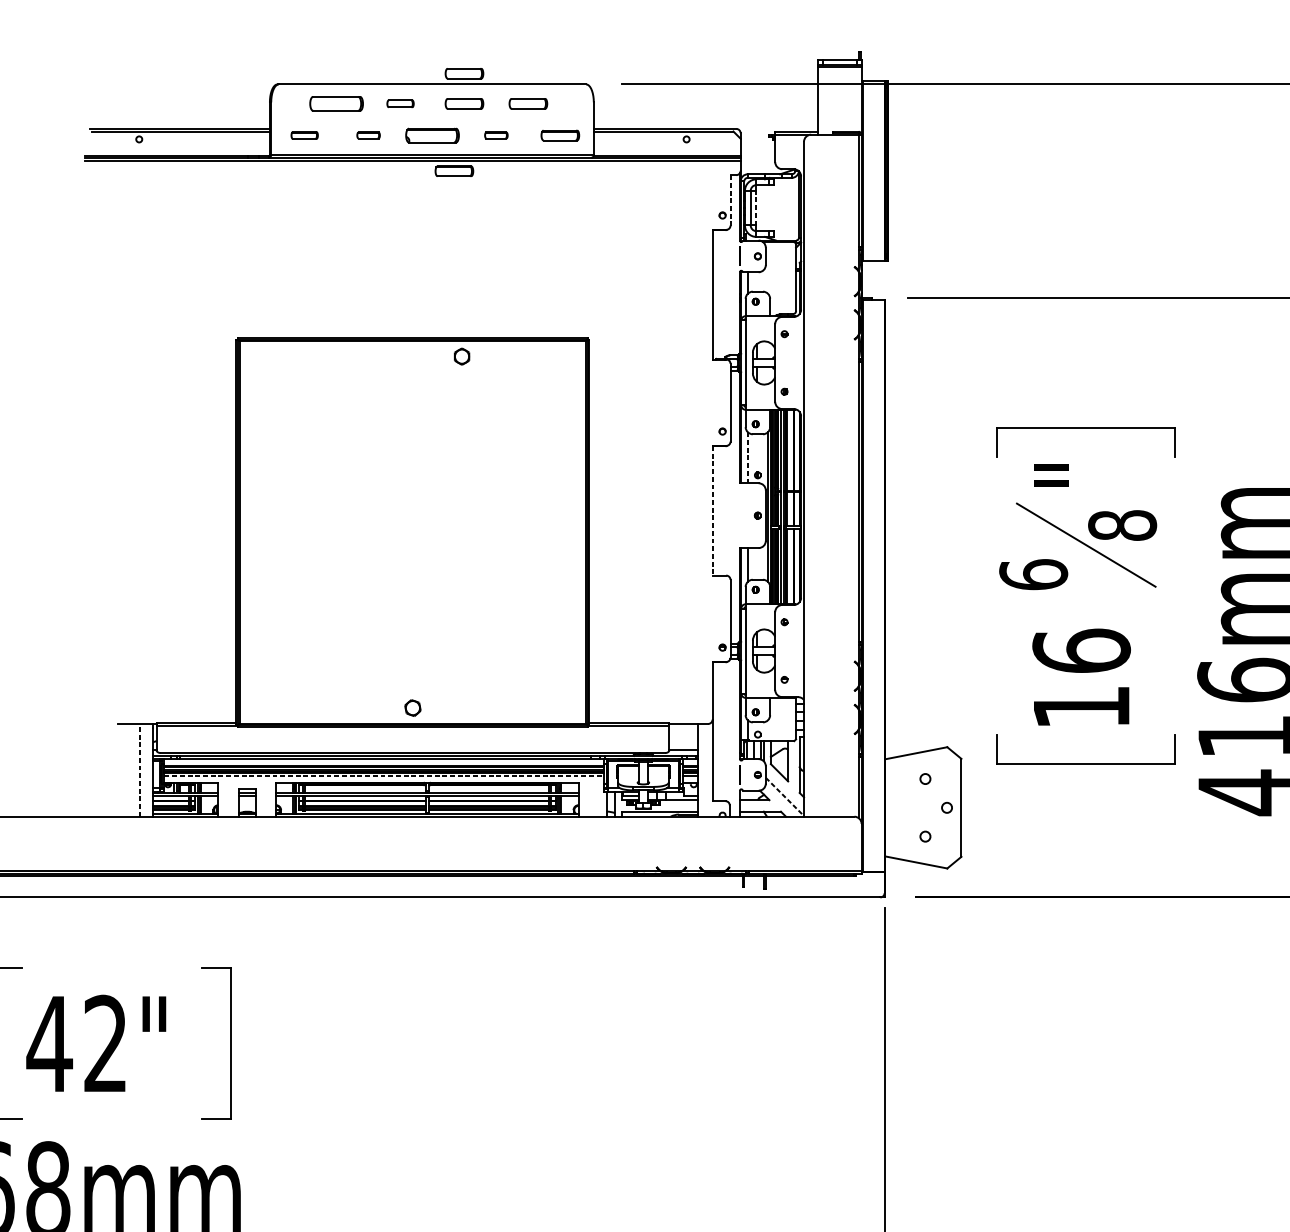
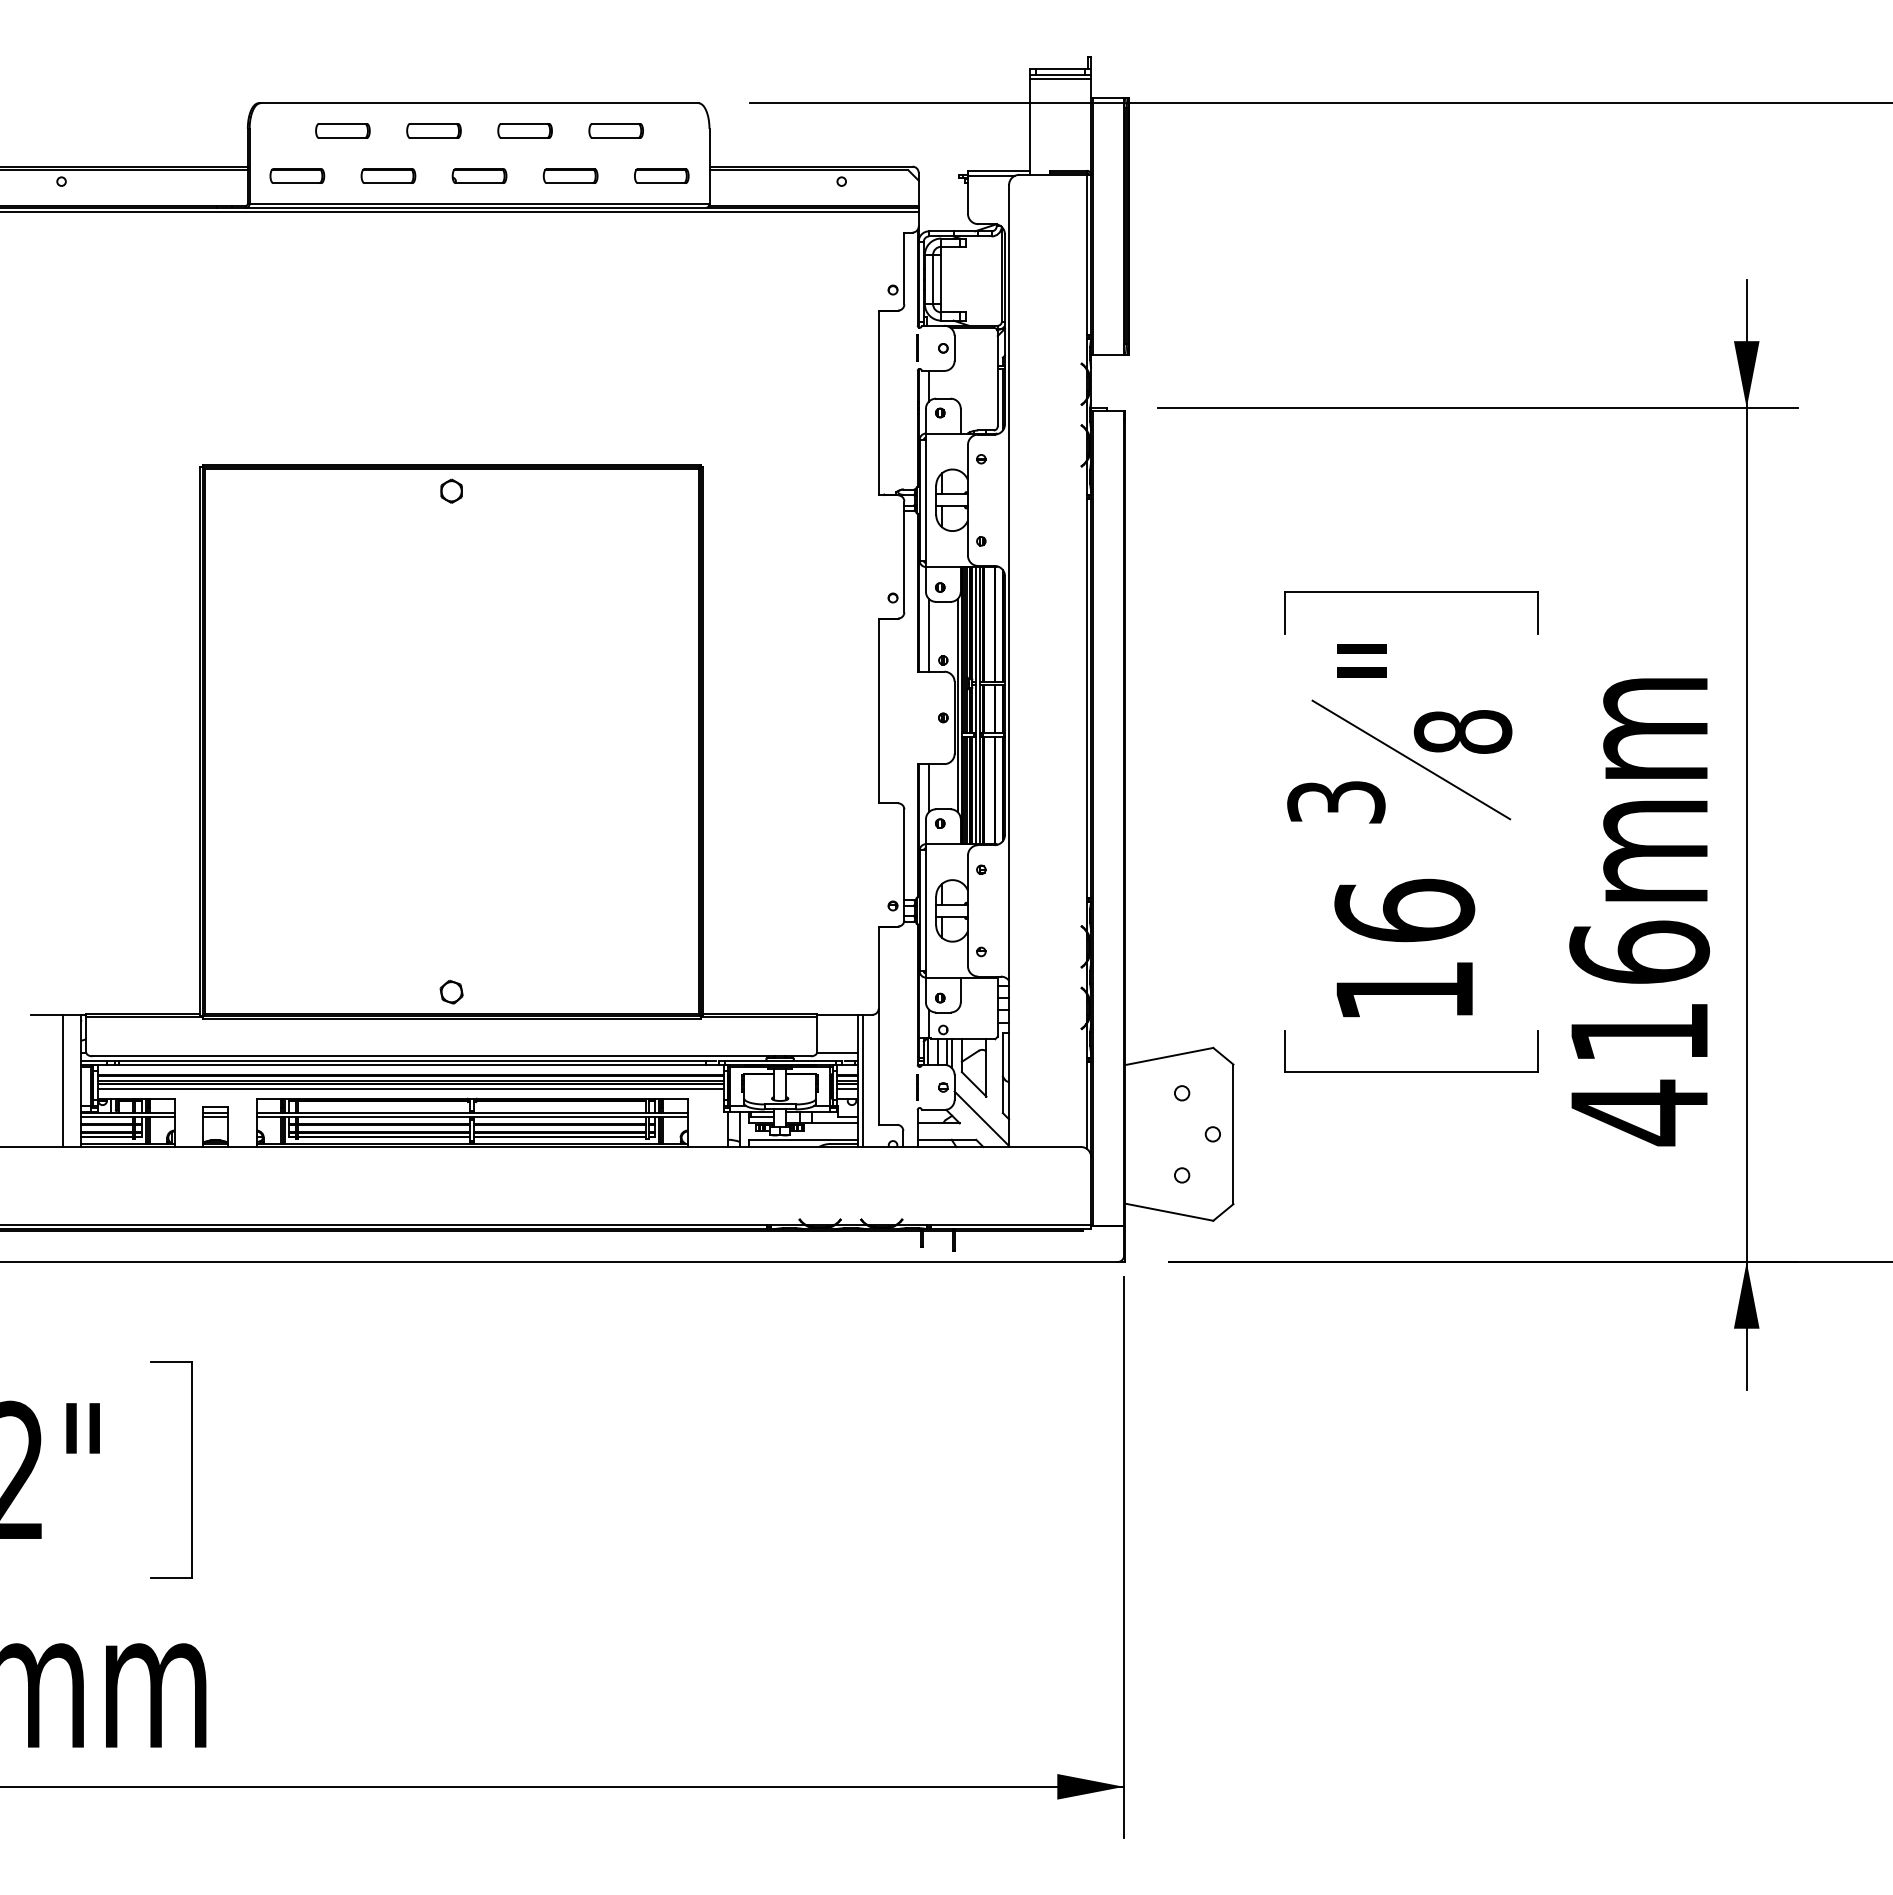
part: (464, 73) -> (524, 87), removed
part: (336, 103) -> (342, 130), size x0.71
part: (400, 103) -> (433, 130), size x1.43
part: (304, 135) -> (297, 175), size x1.43
part: (368, 135) -> (388, 175), size x1.67
part: (432, 135) -> (479, 175), size x0.71
part: (496, 135) -> (570, 175), size x1.67
part: (454, 170) -> (510, 226), removed
line: (730, 200) -> (904, 268), dashed -> solid
line: (756, 208) -> (941, 279), dashed -> solid
part: (461, 356) -> (451, 490), moved
line: (748, 457) -> (929, 635), dashed -> solid
line: (712, 511) -> (878, 711), dashed -> solid
text: (1033, 574) -> (1336, 801), 6 -> 3
line: (139, 770) -> (62, 1080), dashed -> solid
line: (701, 770) -> (862, 1080), added
line: (384, 775) -> (411, 1088), dashed -> solid
line: (785, 797) -> (982, 1119), dashed -> solid

